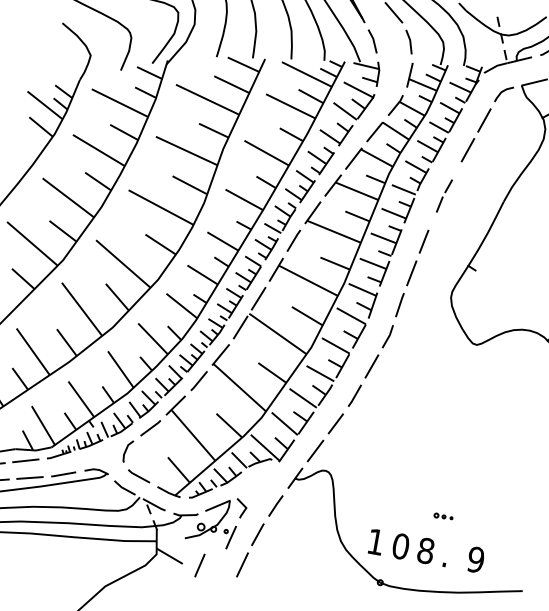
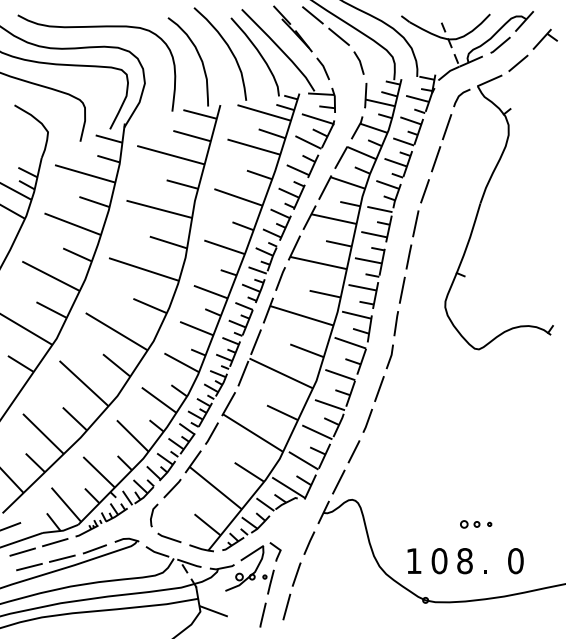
part: (444, 195) -> (420, 208), size x1.67
part: (443, 516) -> (476, 524), size x1.67
text: (475, 560) -> (515, 561), 9 -> 0
line: (199, 564) -> (262, 614), moved

